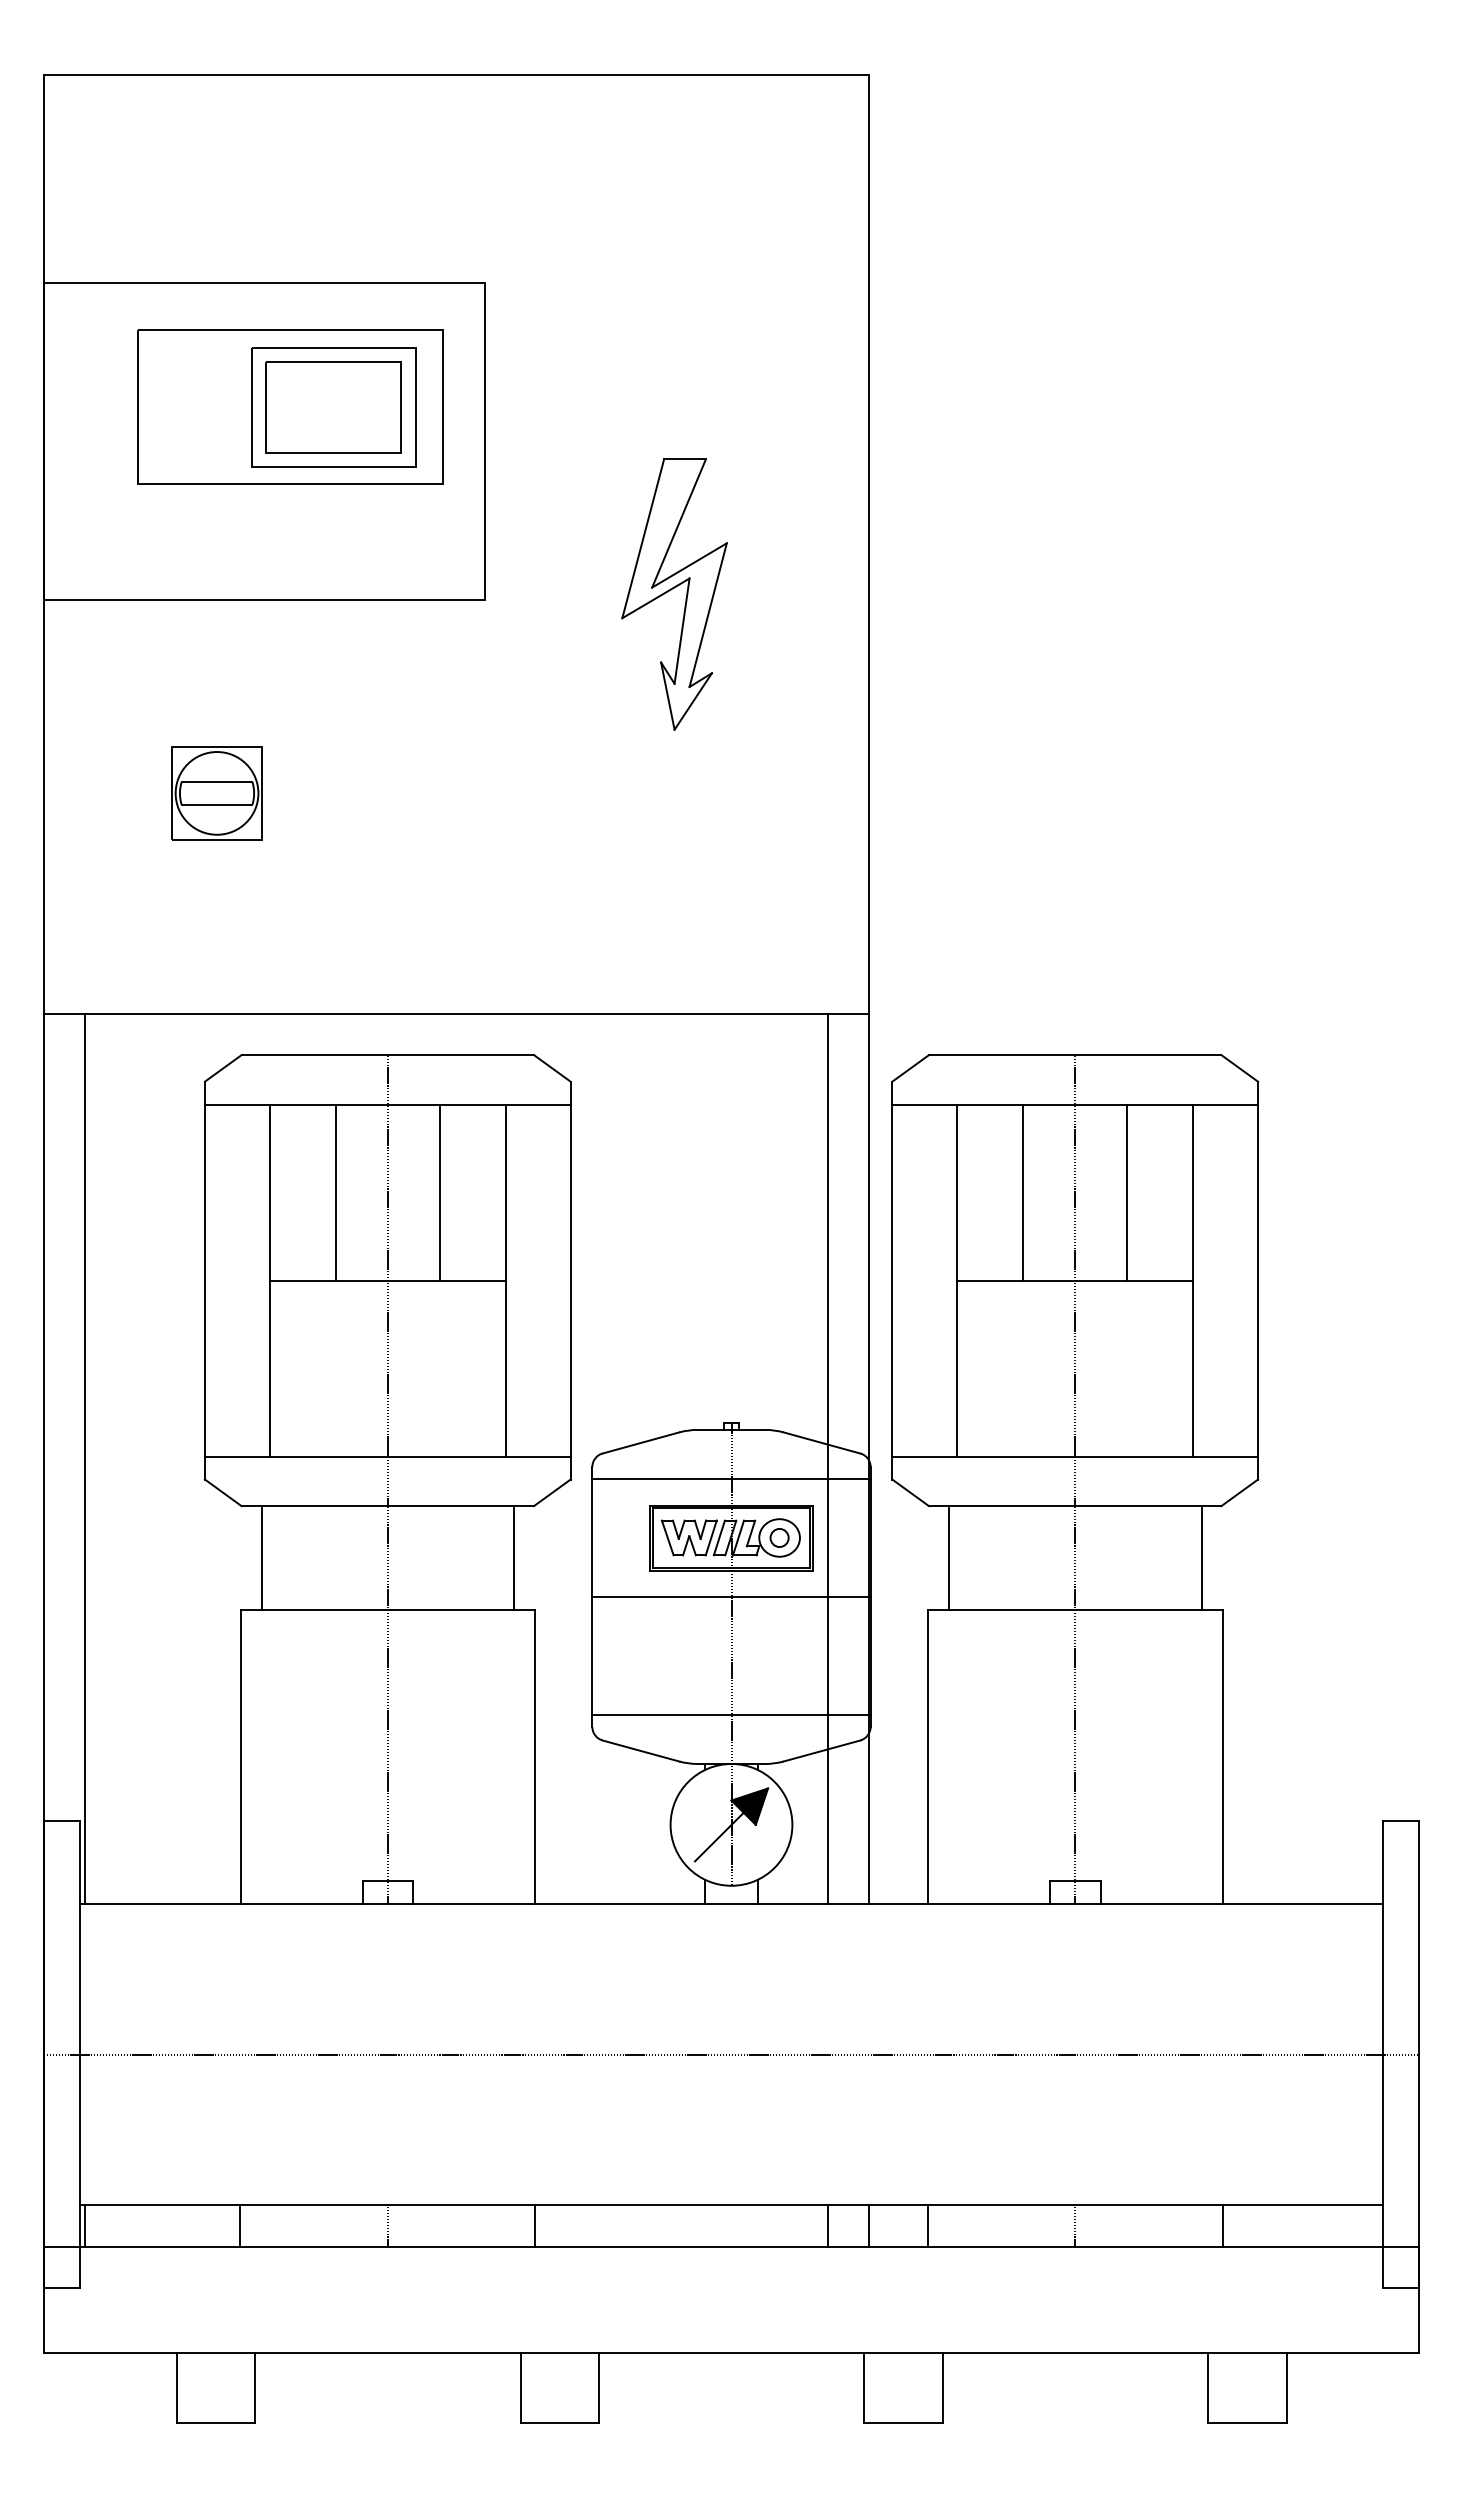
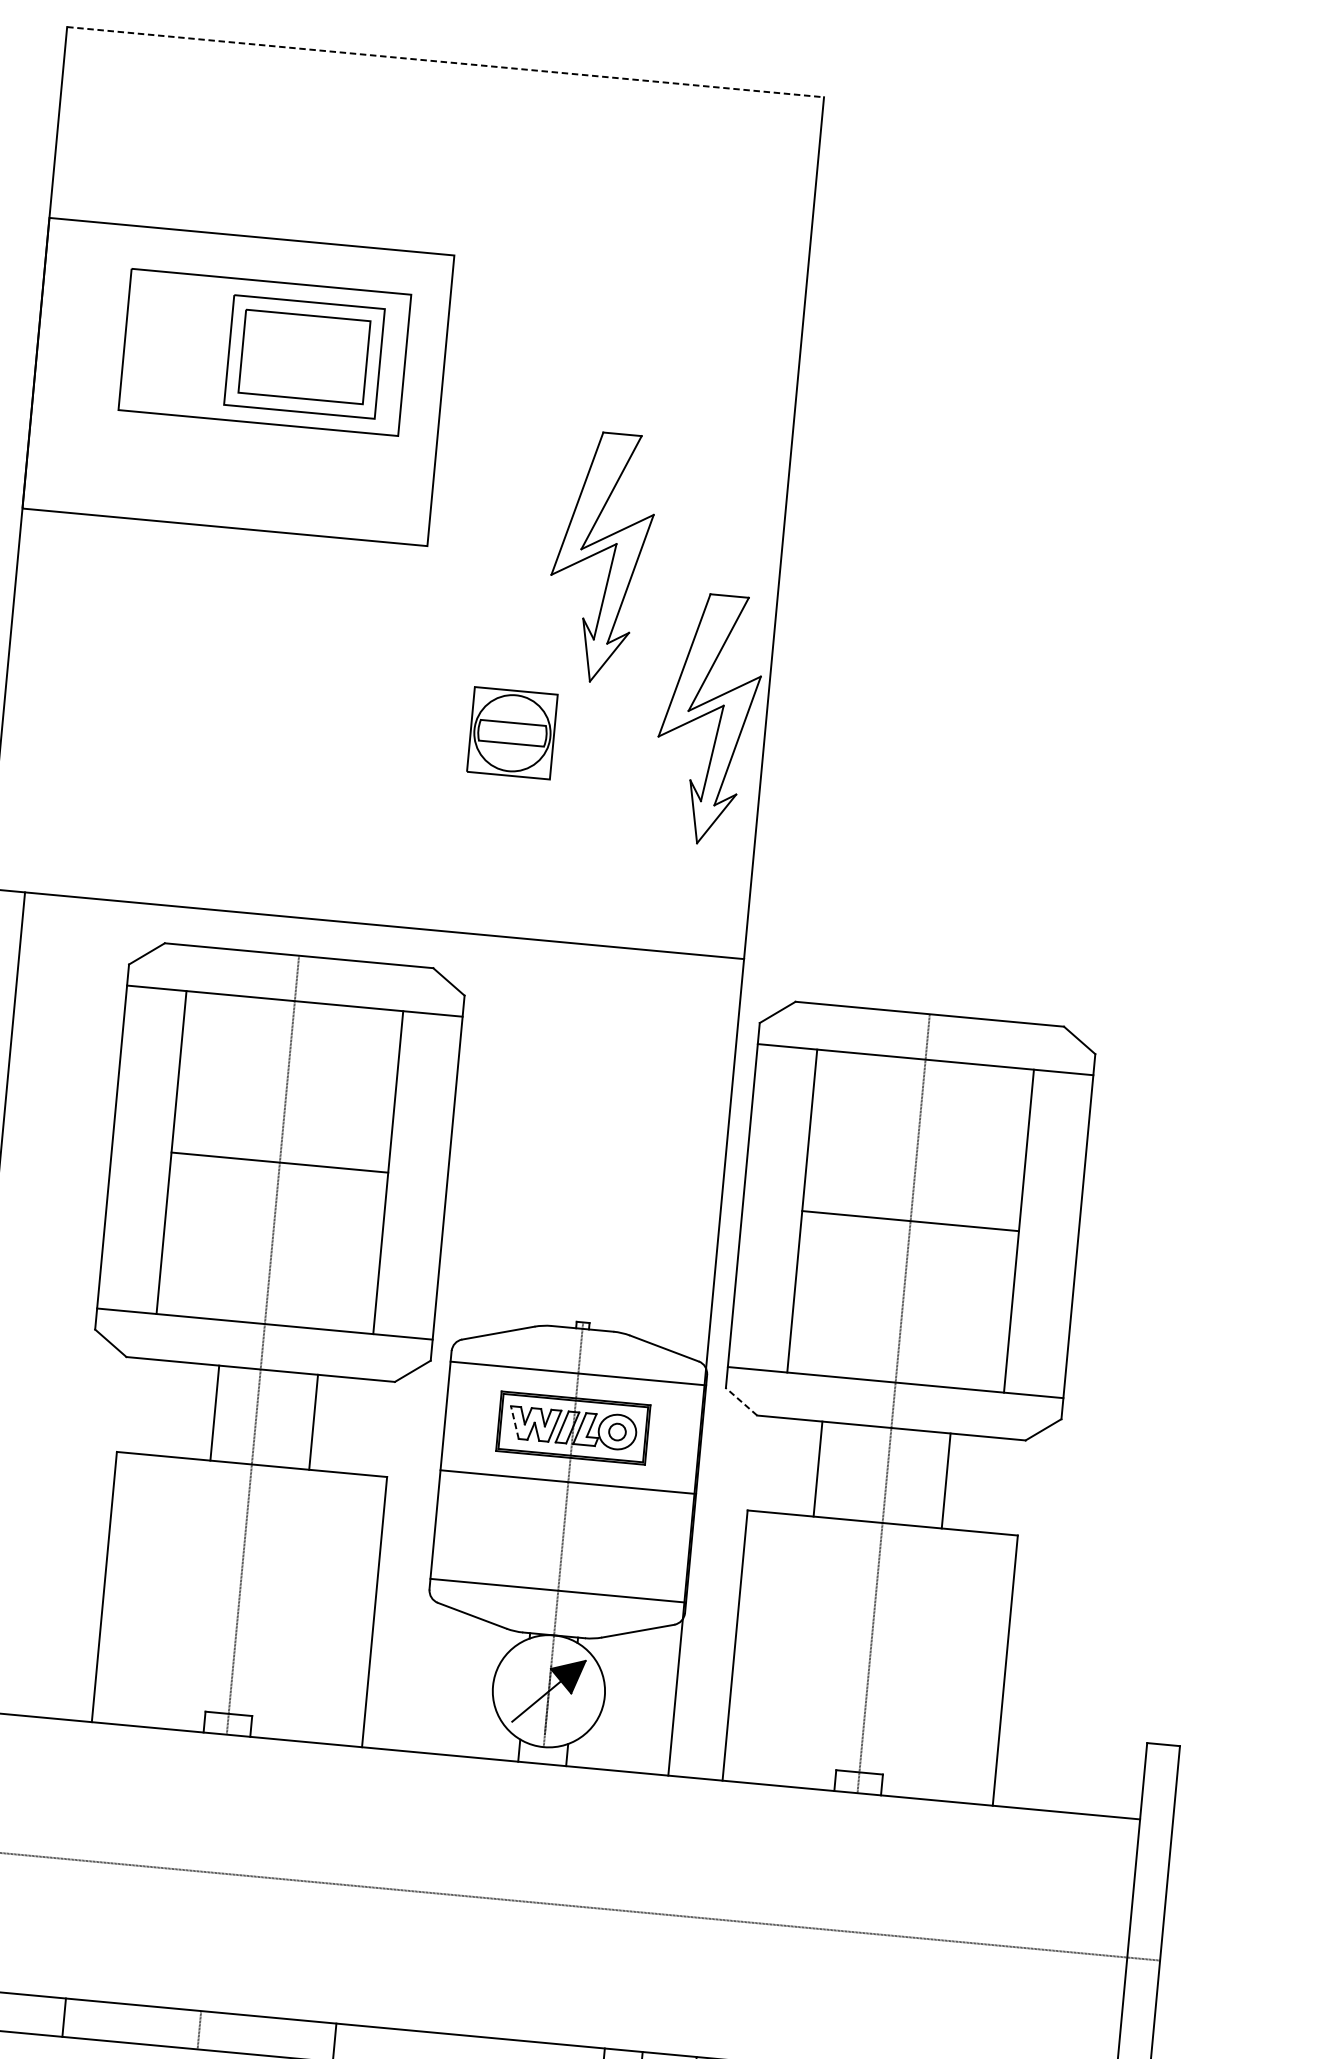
line: (457, 74) -> (446, 61), solid -> dashed
part: (806, 758) -> (708, 719), added
part: (216, 793) -> (511, 733), moved
line: (335, 1192) -> (239, 1077), removed
line: (439, 1192) -> (334, 1086), removed
line: (1023, 1192) -> (870, 1135), removed
line: (1127, 1192) -> (966, 1144), removed
line: (827, 1459) -> (668, 1364), removed
line: (910, 1492) -> (741, 1401), solid -> dashed
line: (667, 1537) -> (514, 1422), solid -> dashed
line: (261, 1557) -> (214, 1412), moved
line: (514, 1557) -> (313, 1422), moved
line: (948, 1557) -> (817, 1468), moved
line: (1201, 1557) -> (946, 1480), moved

